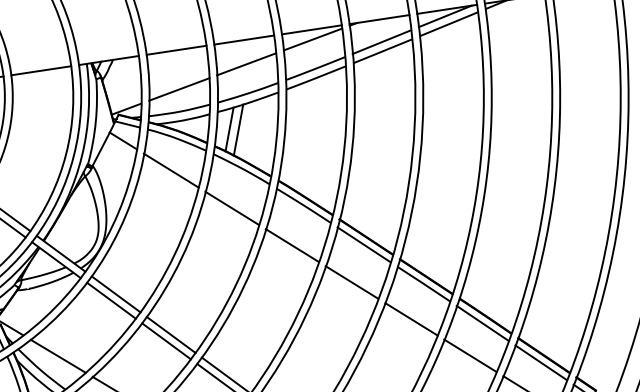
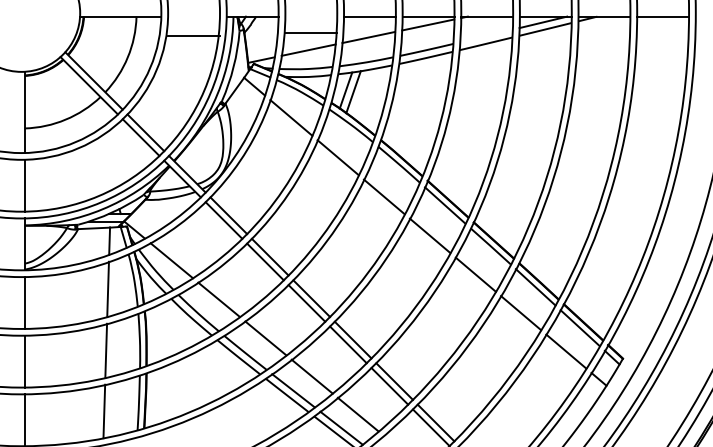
line: (380, 41) -> (485, 35), removed
line: (176, 50) -> (311, 32), moved
line: (40, 70) -> (193, 35), moved

